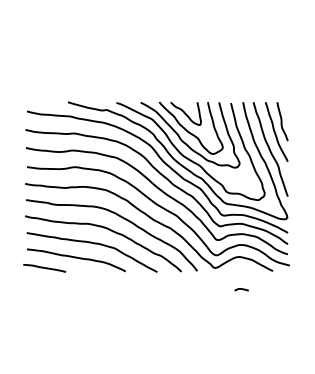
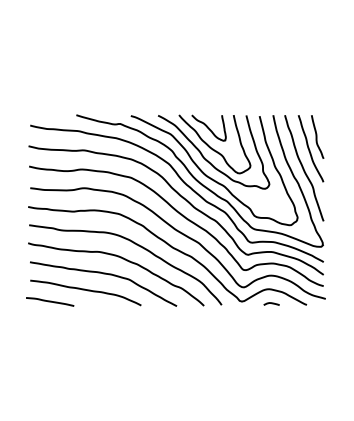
curve: (241, 289) -> (271, 303), moved

